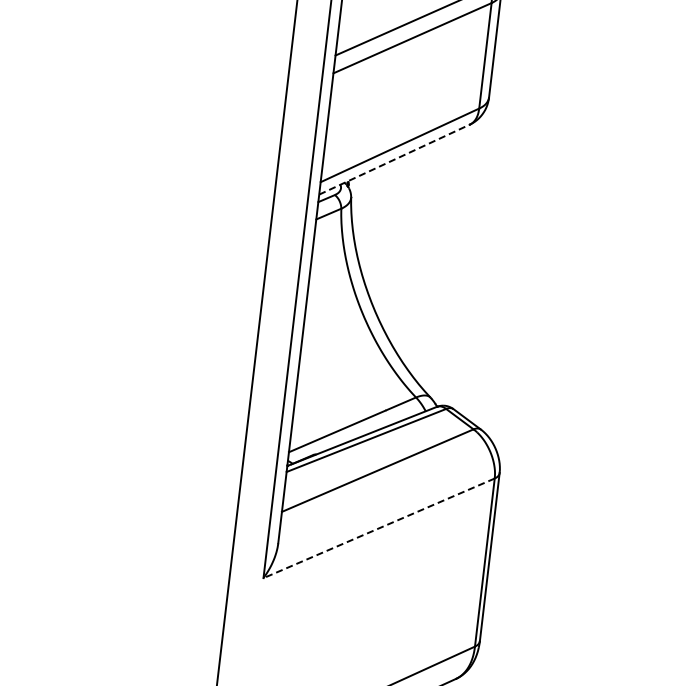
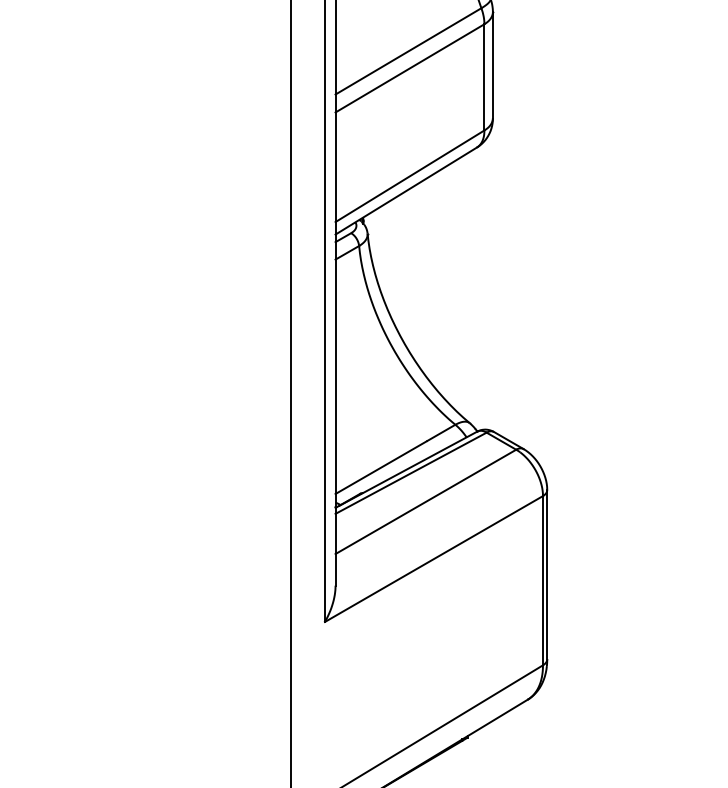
line: (394, 159) -> (406, 190), dashed -> solid
line: (378, 528) -> (433, 559), dashed -> solid

